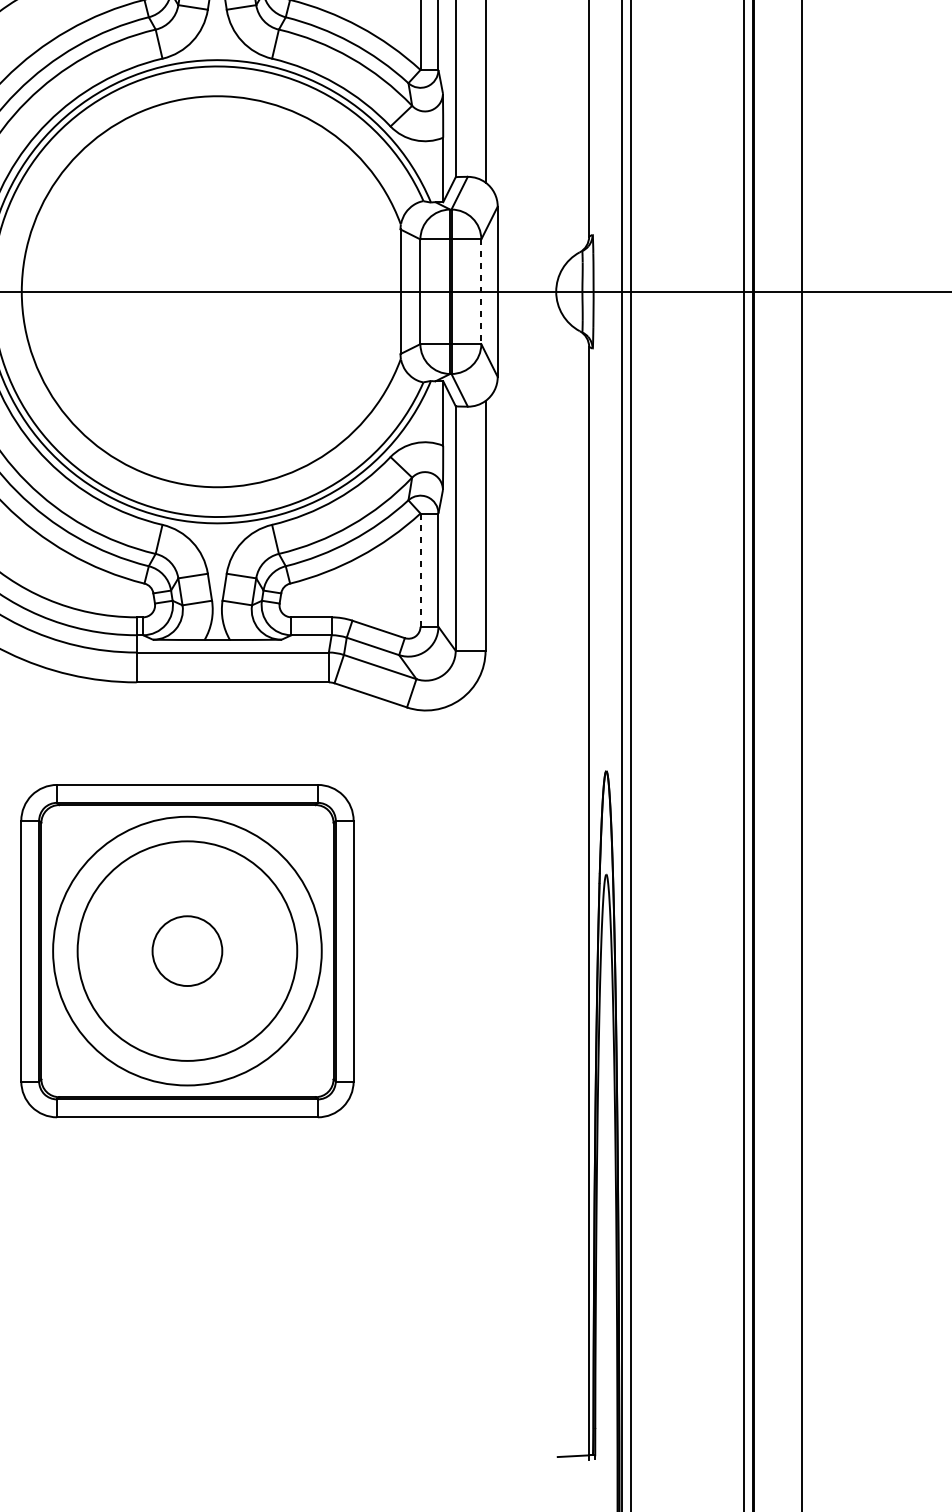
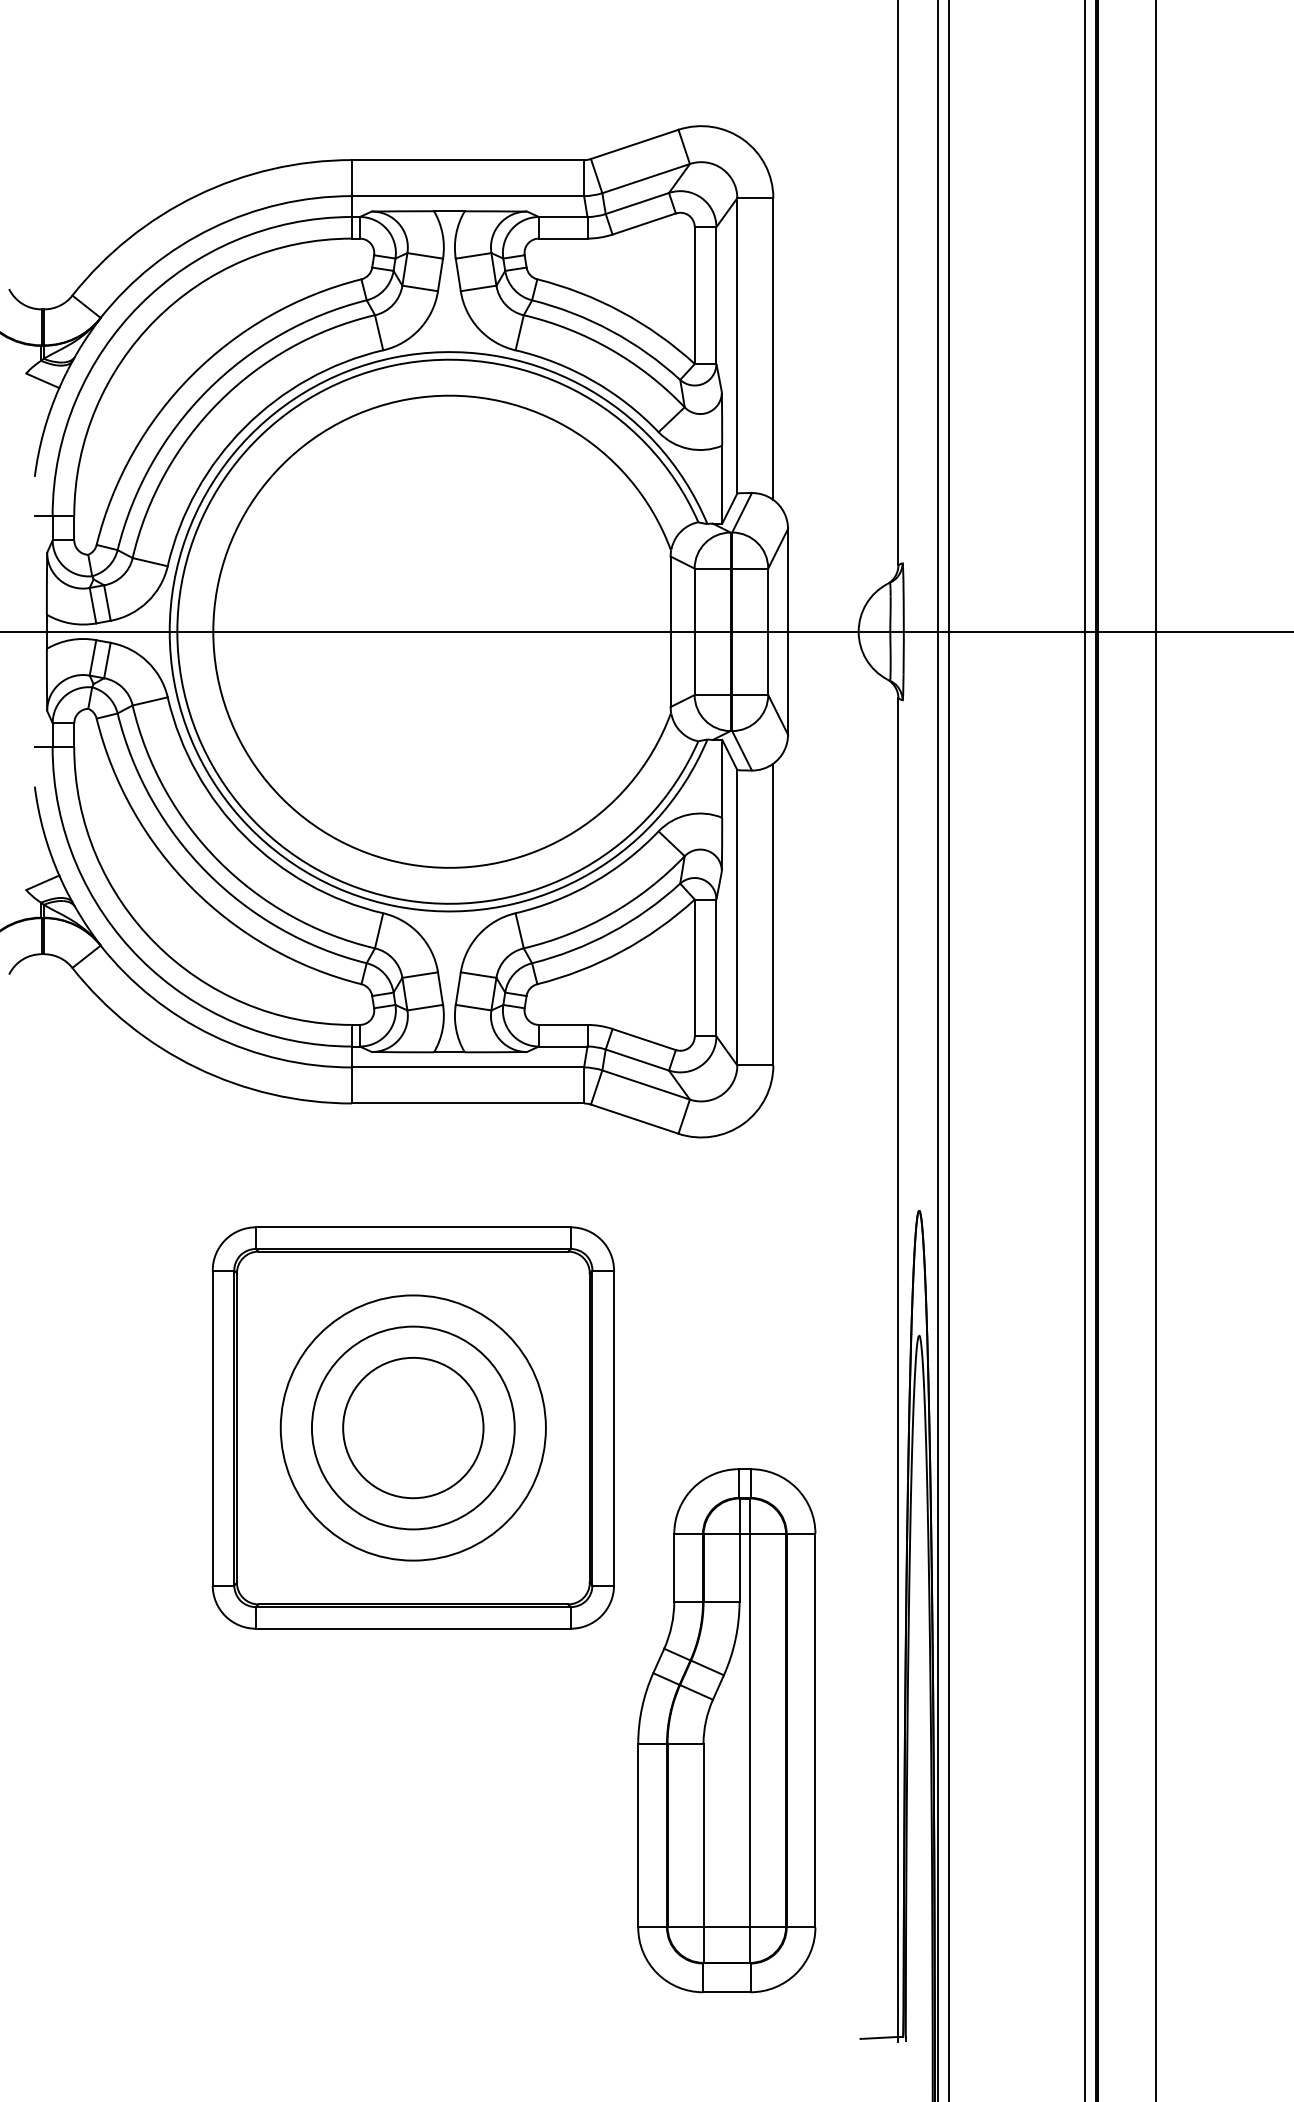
line: (481, 292) -> (768, 632), dashed -> solid
line: (420, 570) -> (694, 968), dashed -> solid
circle: (186, 950) -> (412, 1427), size x0.62
circle: (187, 950) -> (413, 1427), size x1.67
part: (446, 1201) -> (726, 1730), added

